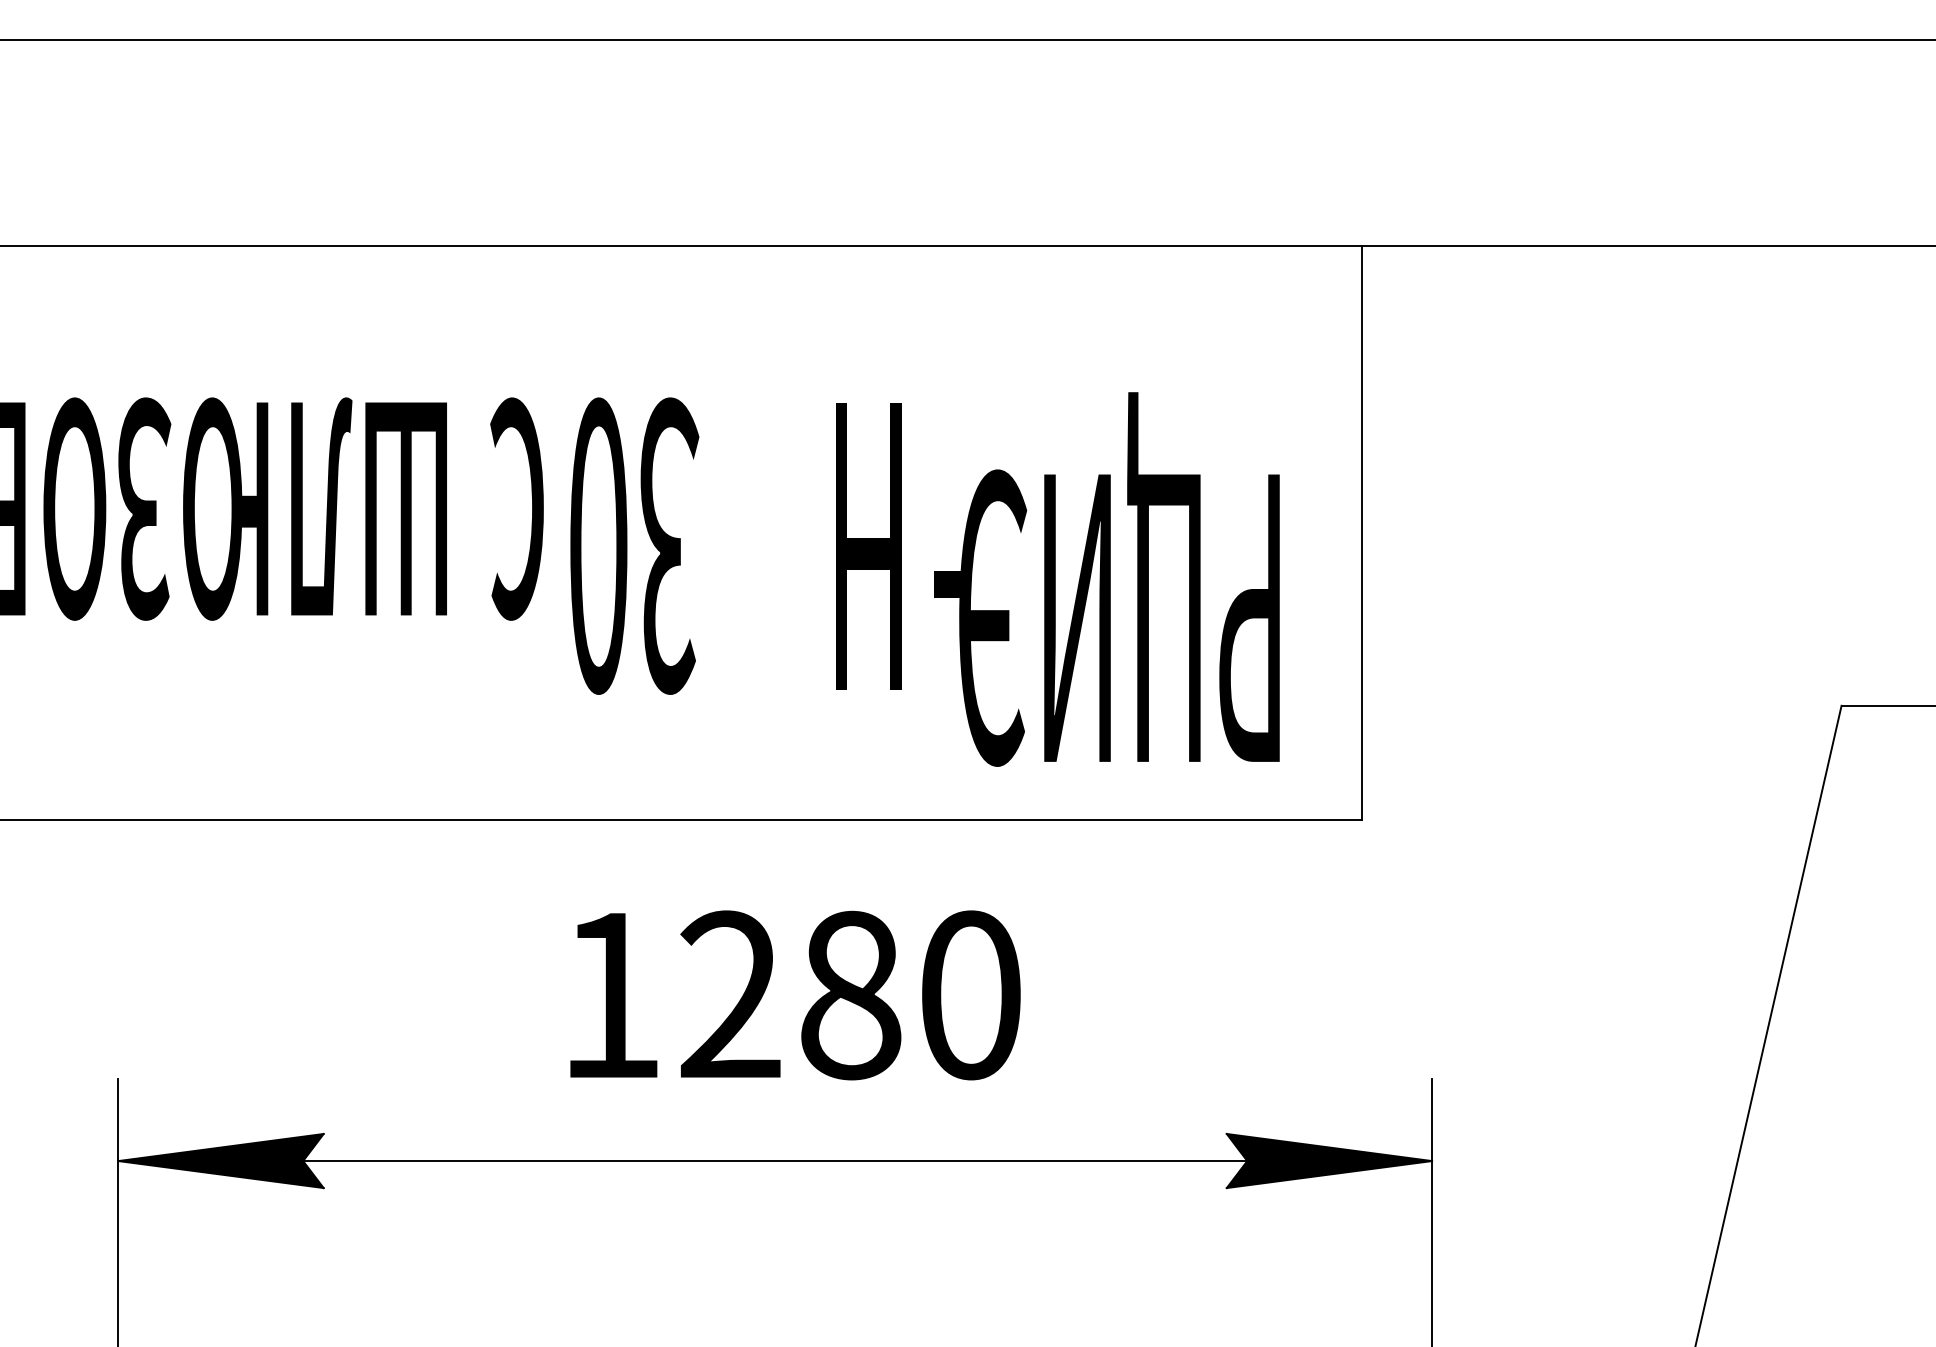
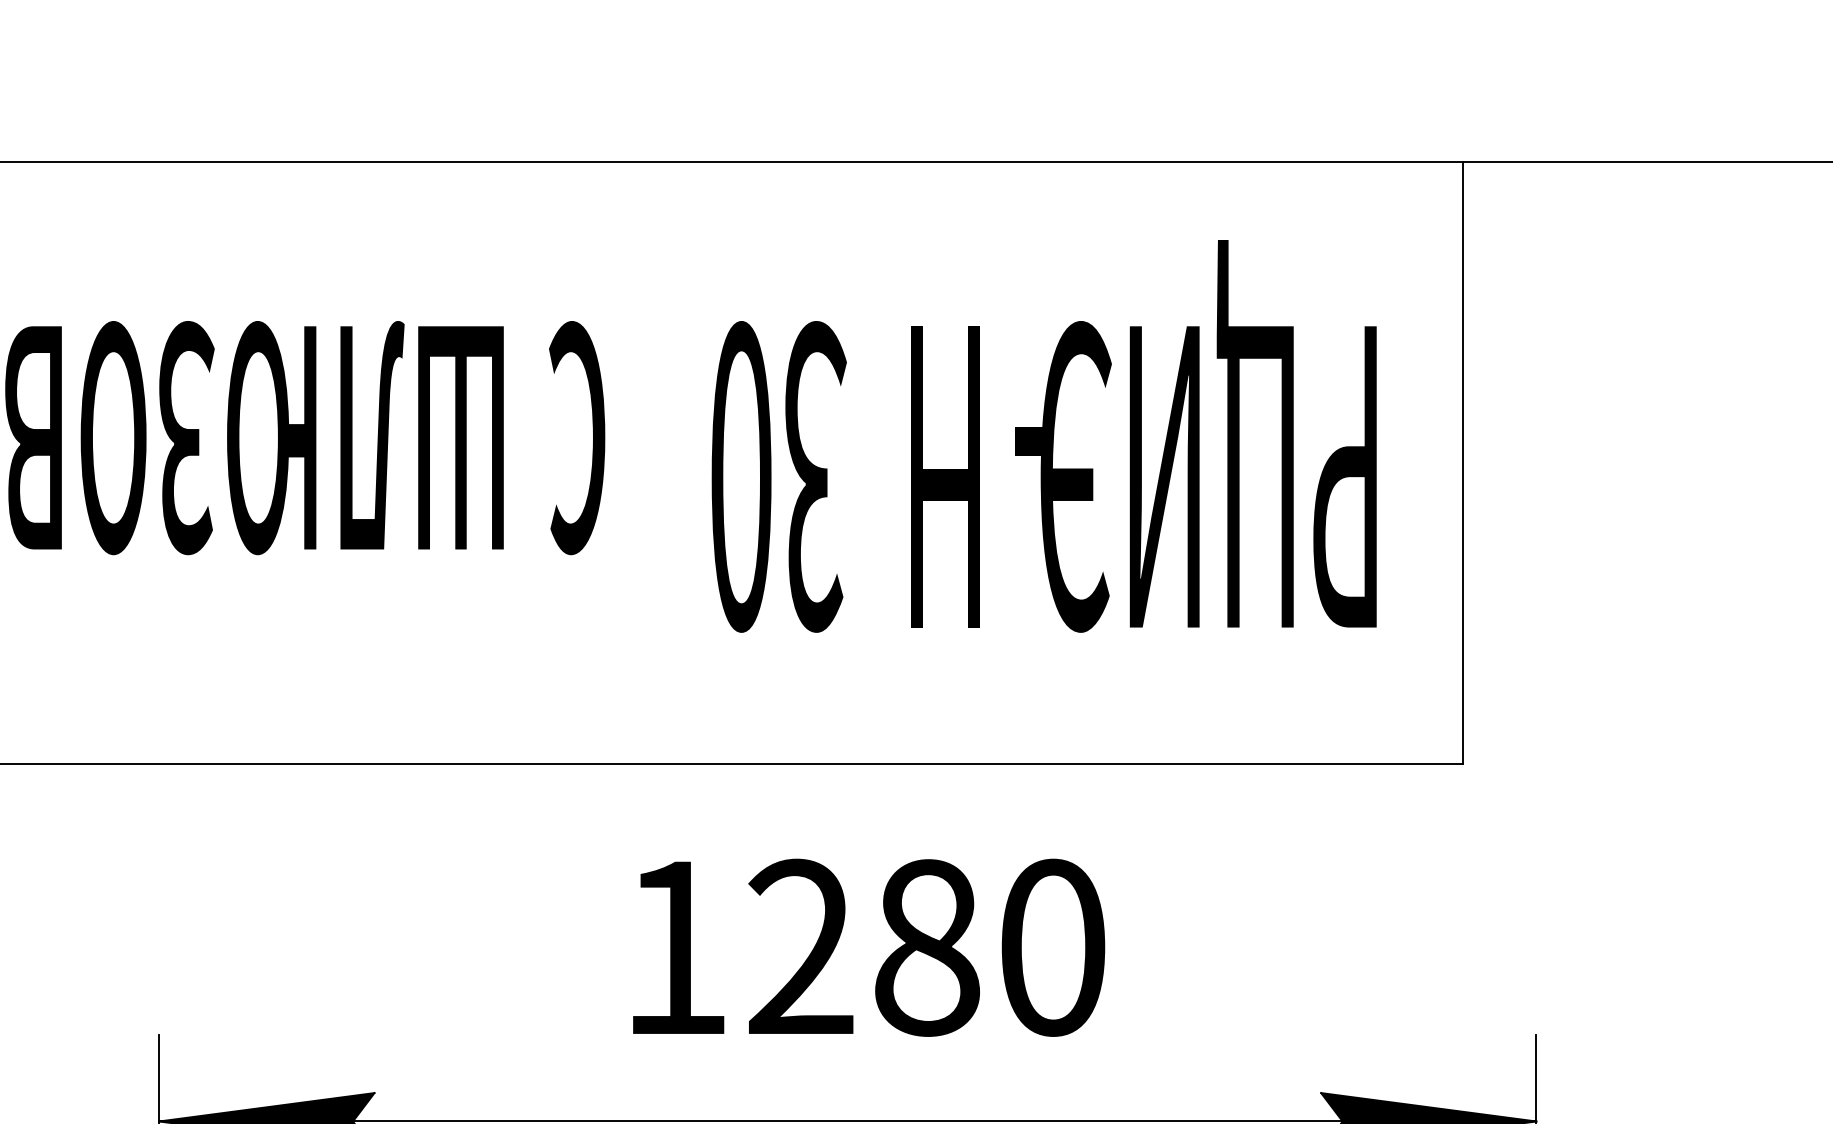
text: (634, 545) -> (778, 476), moved
text: (1106, 579) -> (1195, 436), moved

